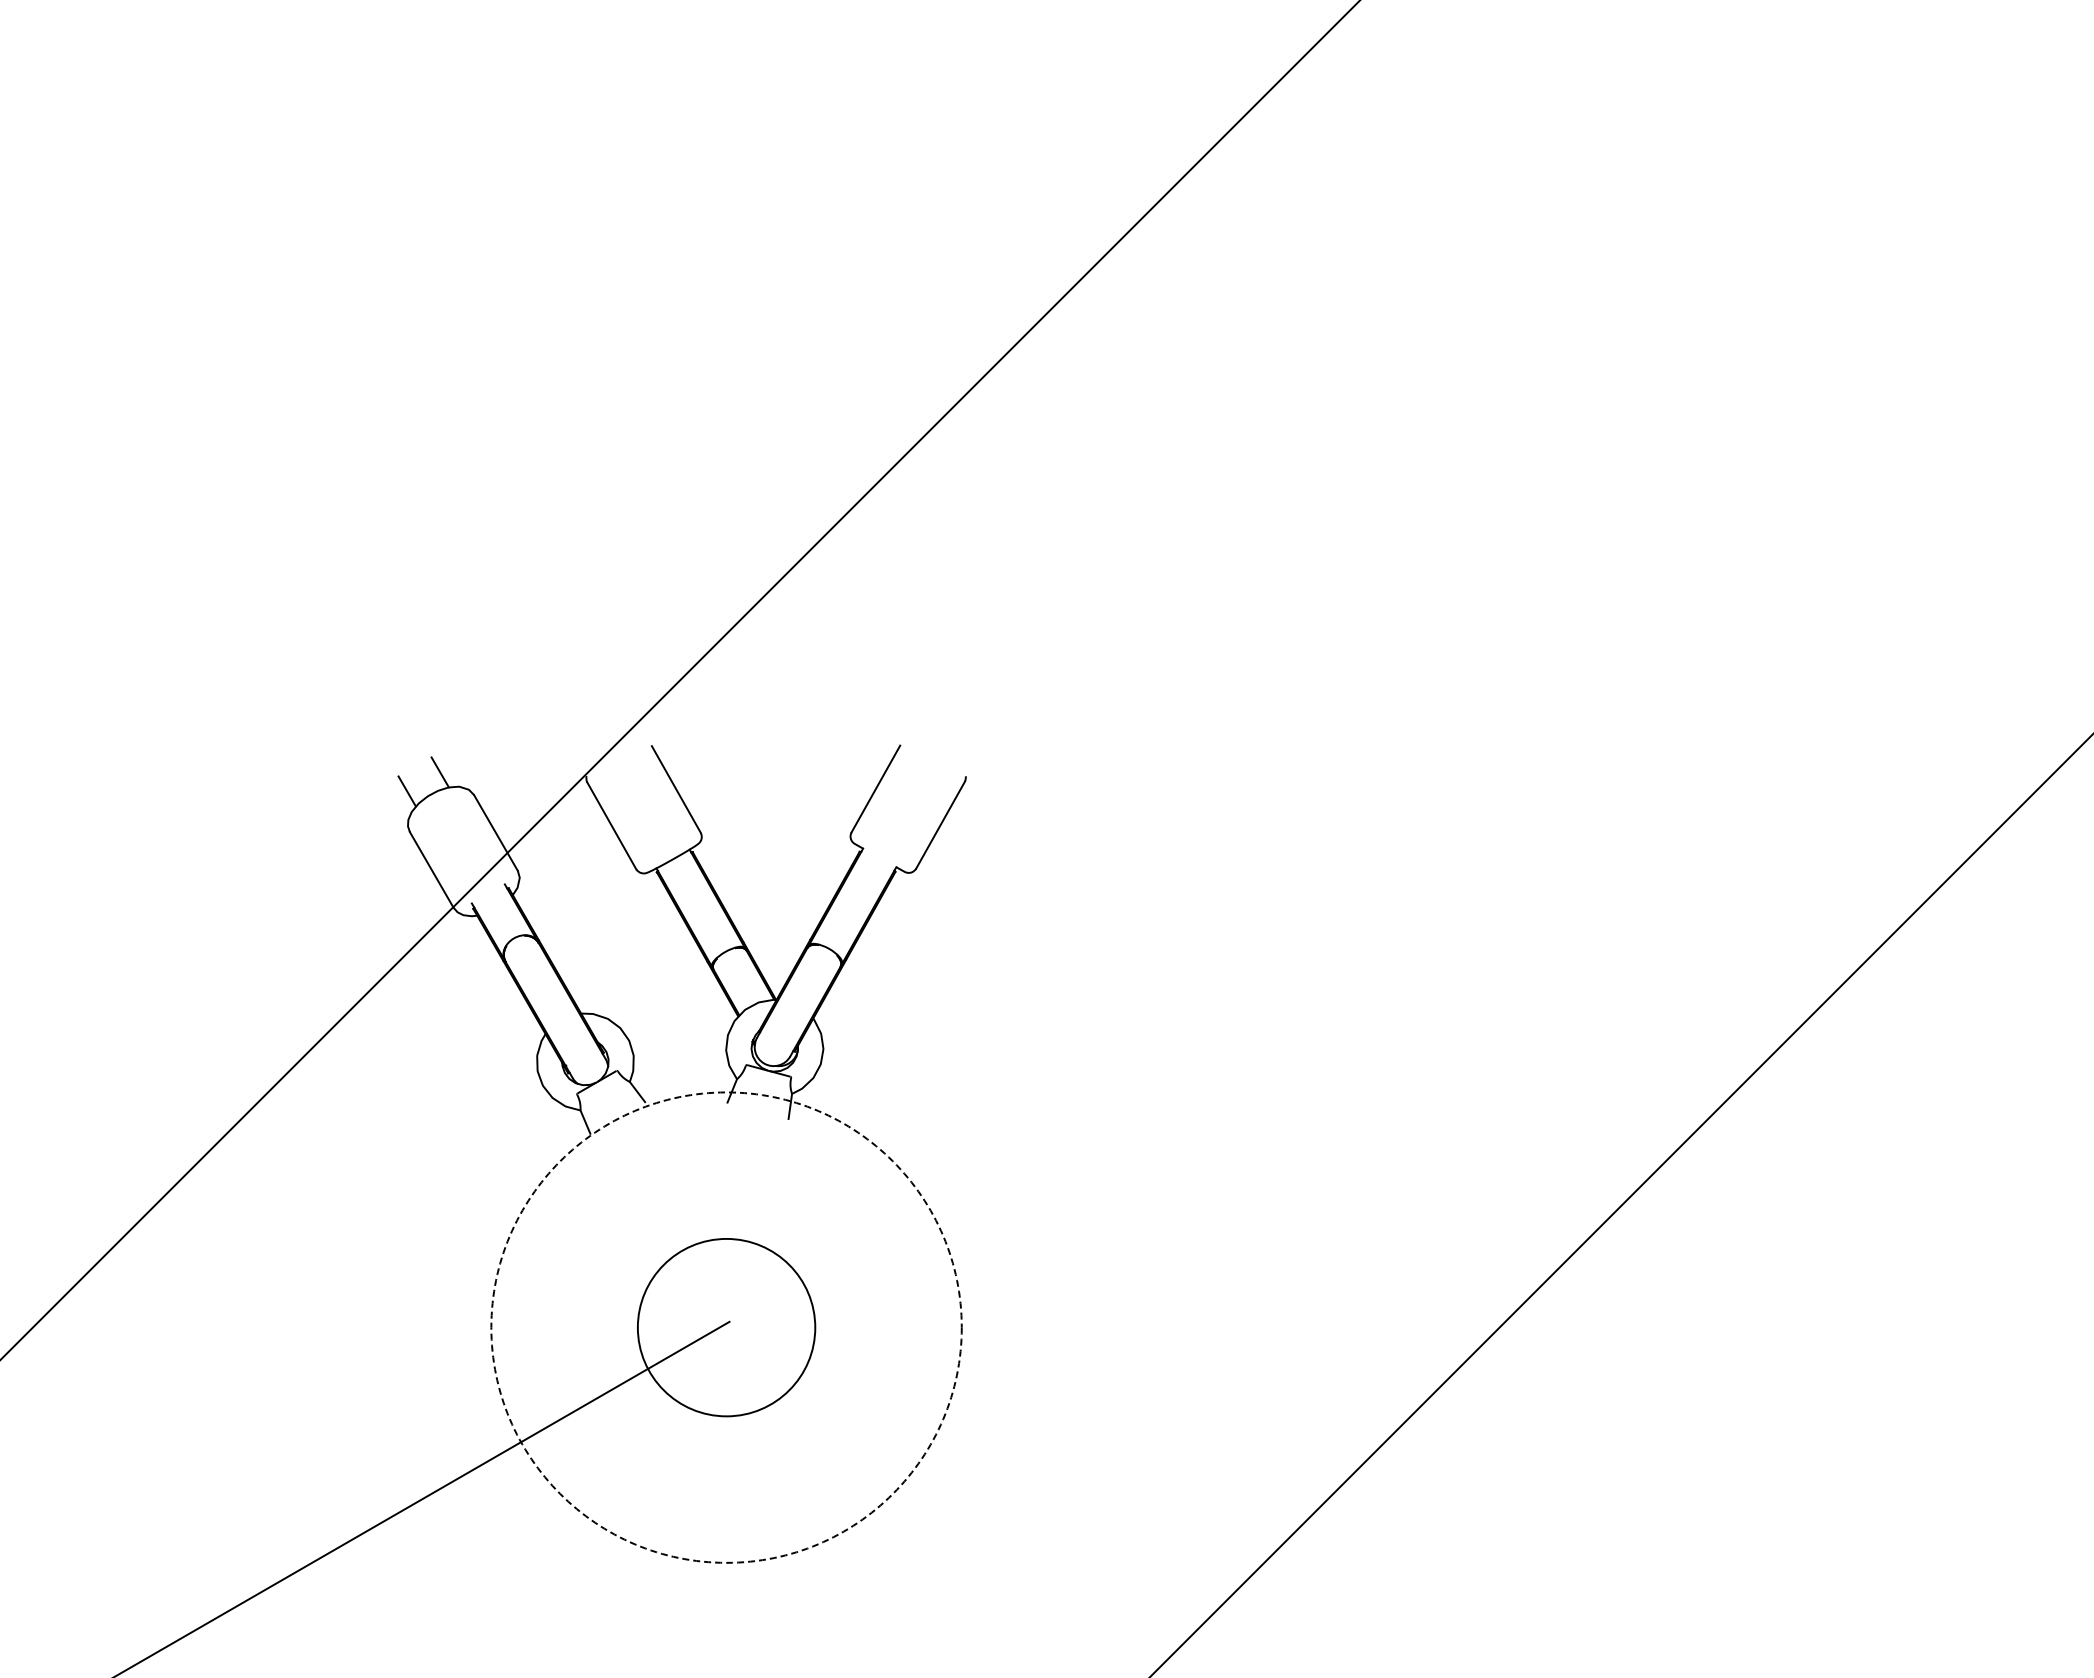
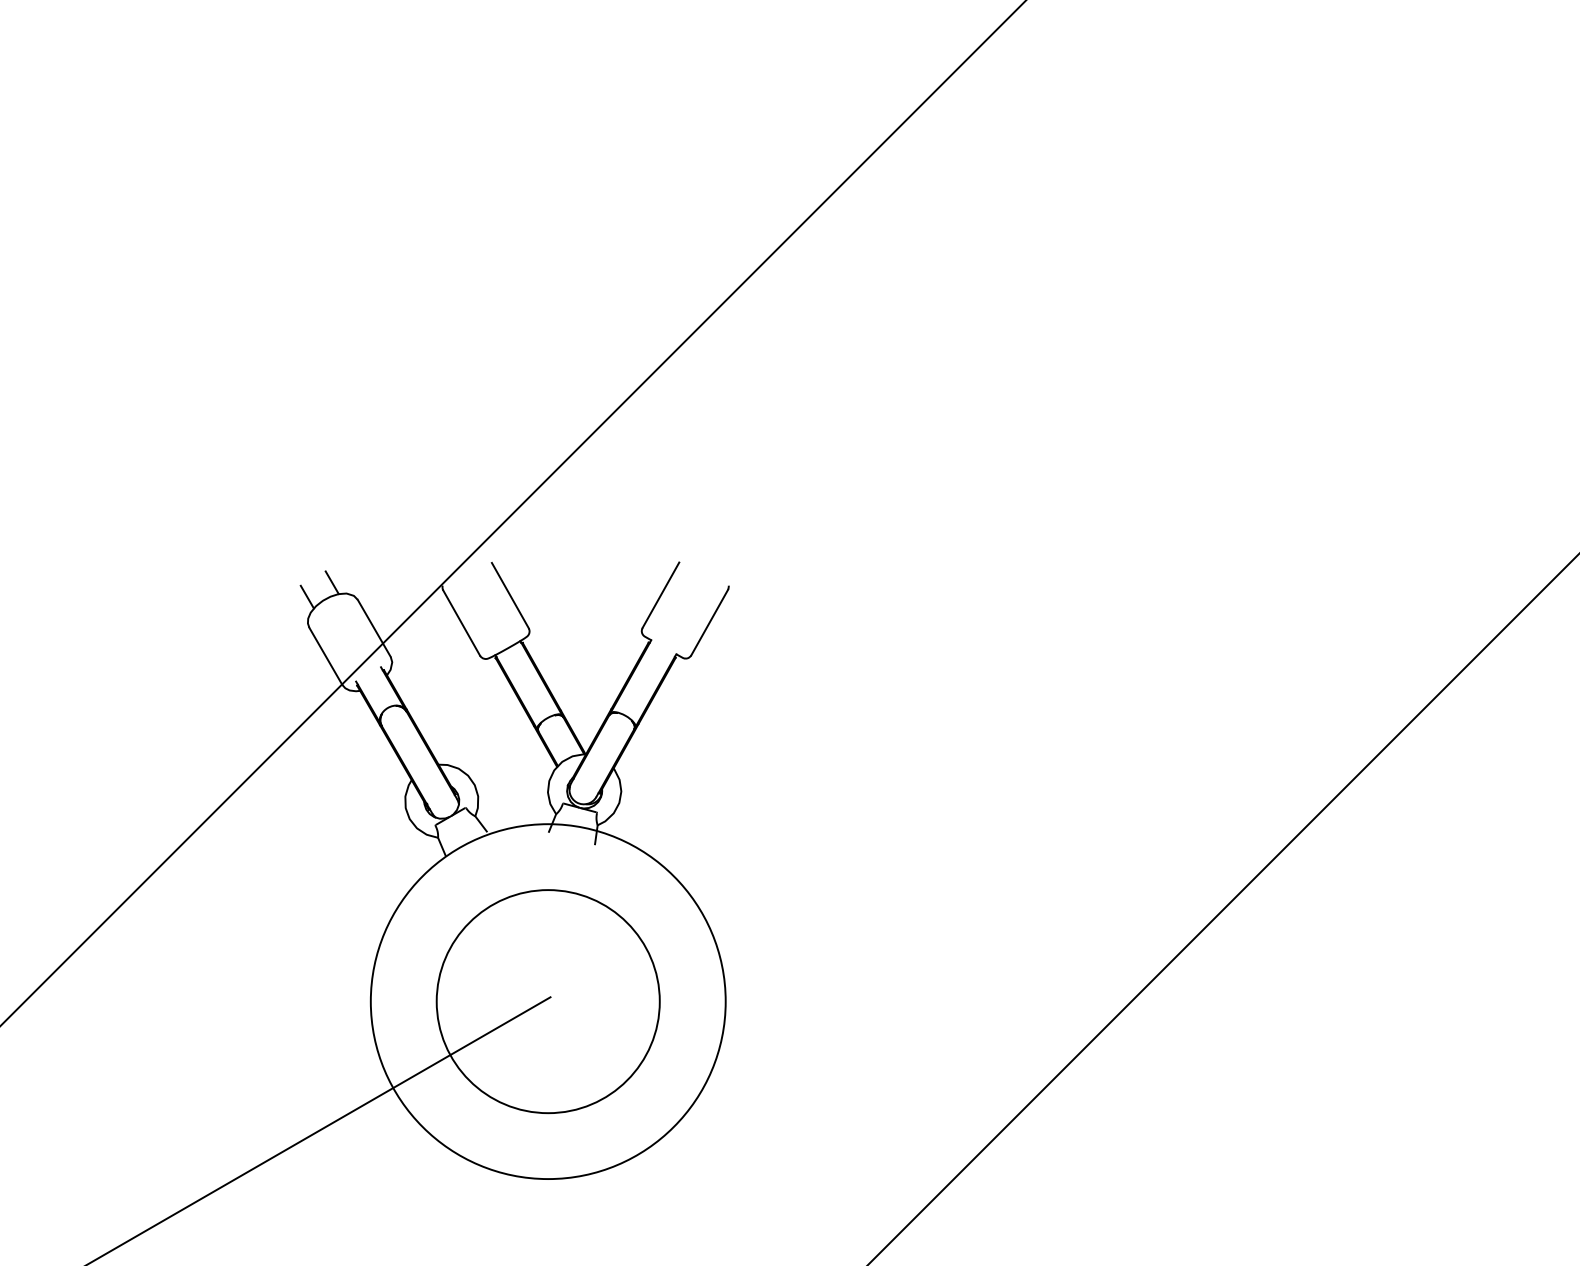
circle: (726, 1327) -> (548, 1001), dashed -> solid
circle: (726, 1327) -> (548, 1001), size x1.67

